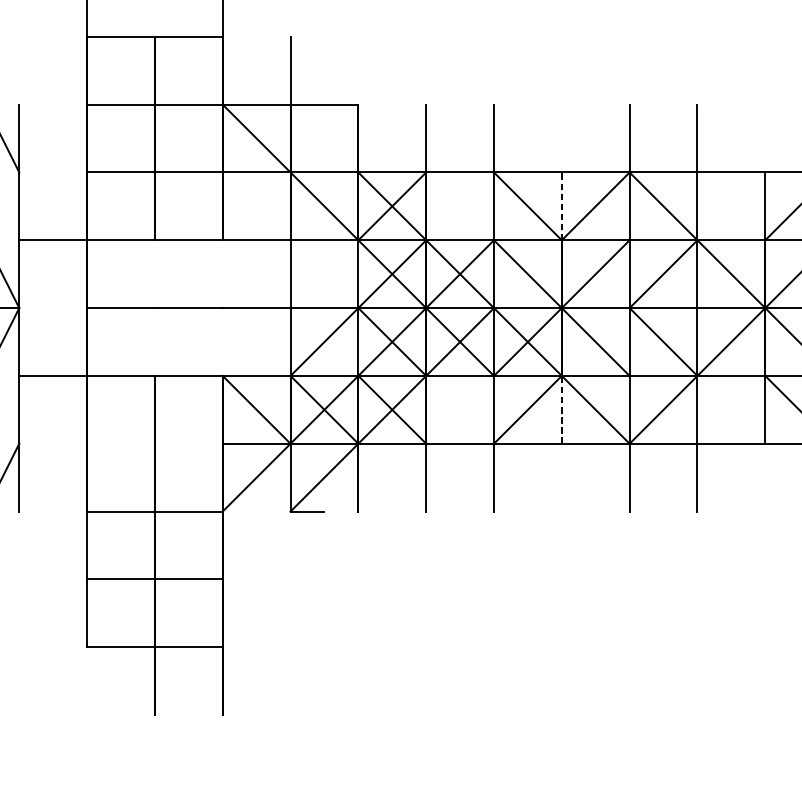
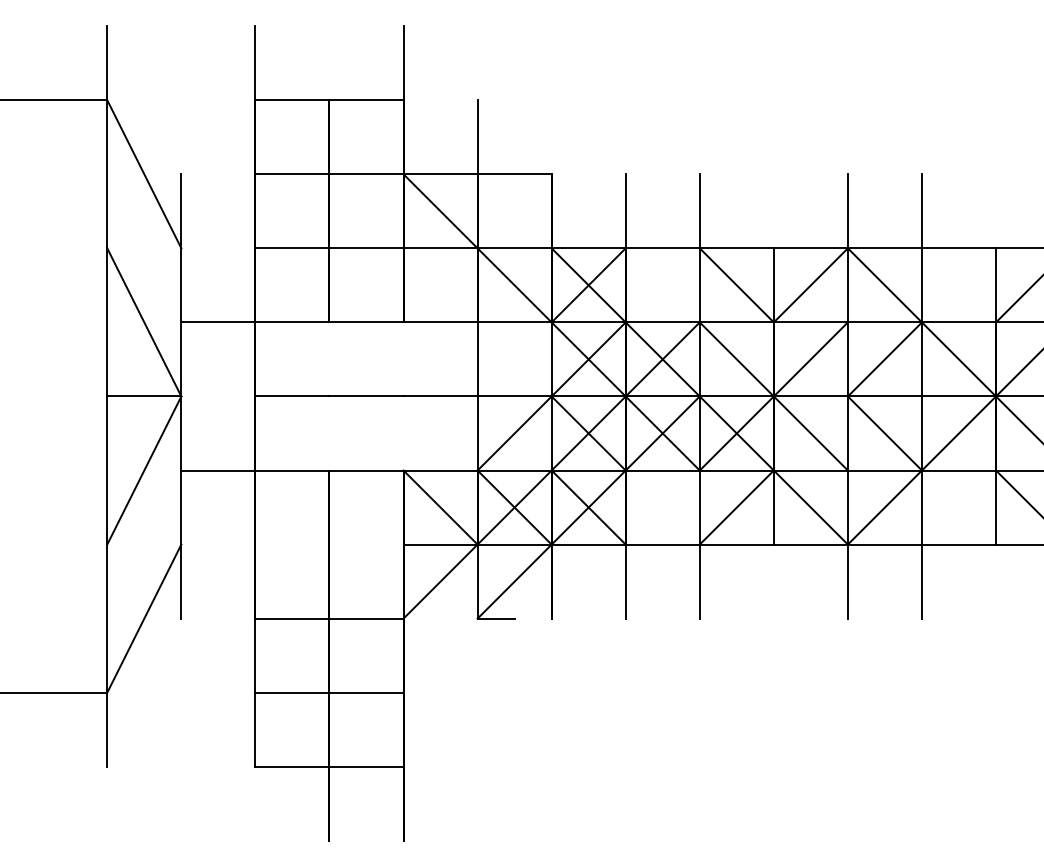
line: (561, 205) -> (773, 284), dashed -> solid
line: (561, 409) -> (773, 507), dashed -> solid

